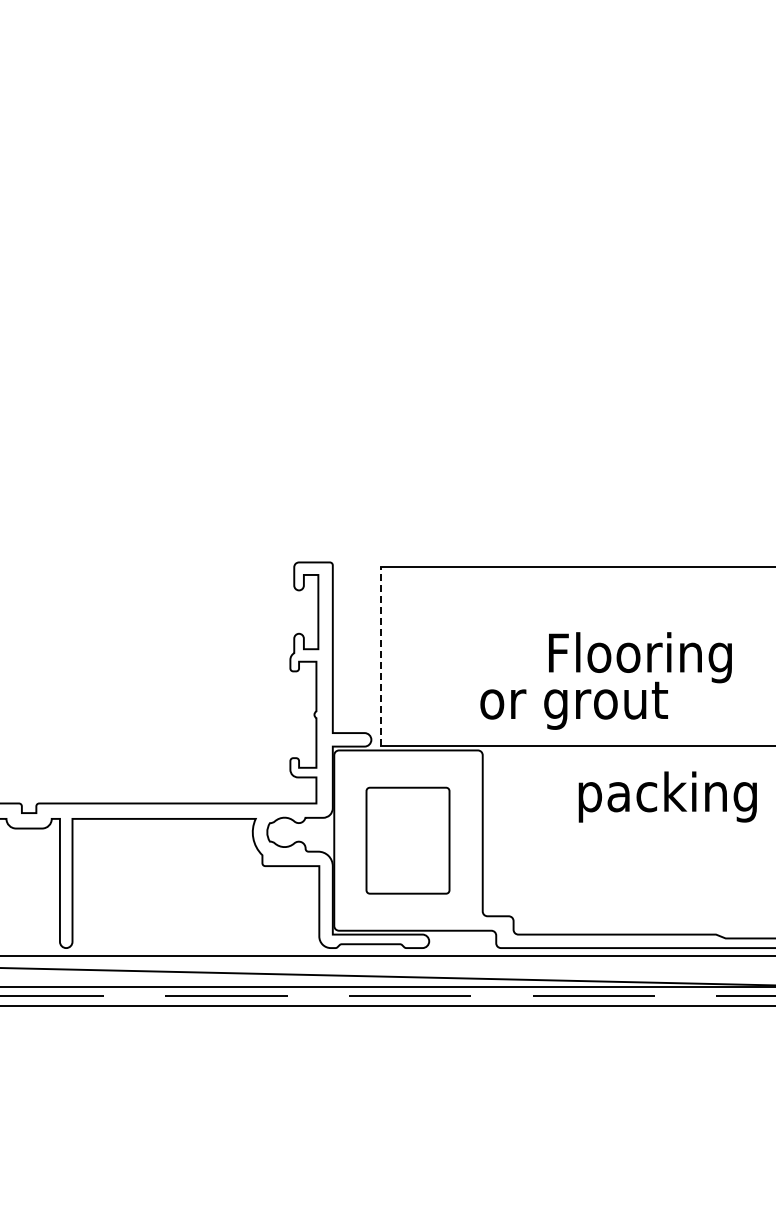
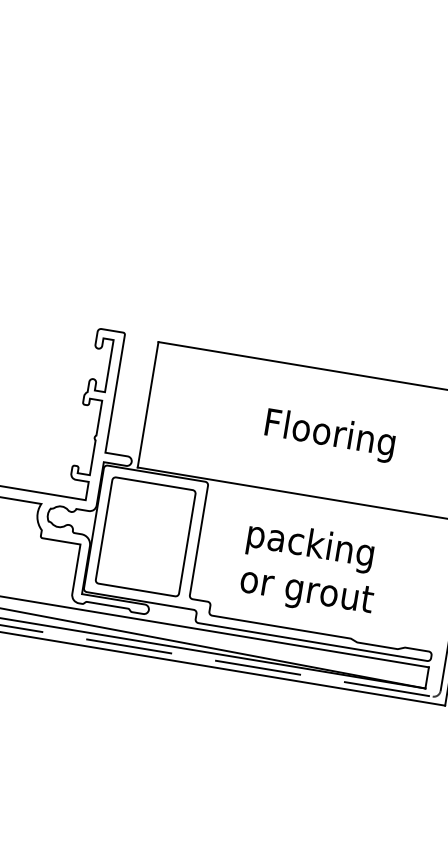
line: (381, 656) -> (148, 404), dashed -> solid
text: (573, 705) -> (306, 592), moved
text: (667, 796) -> (310, 546), moved
part: (407, 840) -> (145, 536), size x1.43

